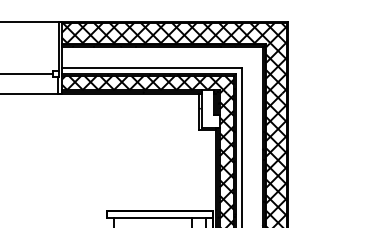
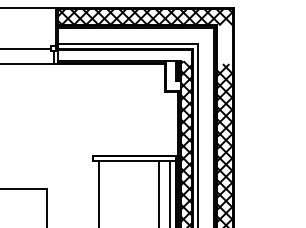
hatch: (276, 68) -> (224, 44), removed
hatch: (147, 82) -> (124, 55), removed

